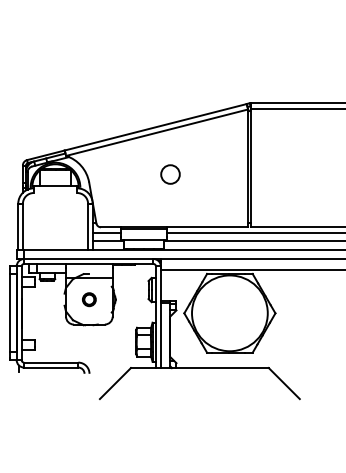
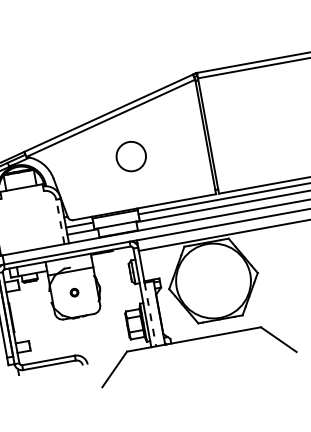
circle: (170, 174) -> (131, 156), size x1.6
line: (88, 226) -> (60, 221), solid -> dashed
part: (89, 299) -> (74, 292), size x0.6
line: (160, 335) -> (149, 314), solid -> dashed

